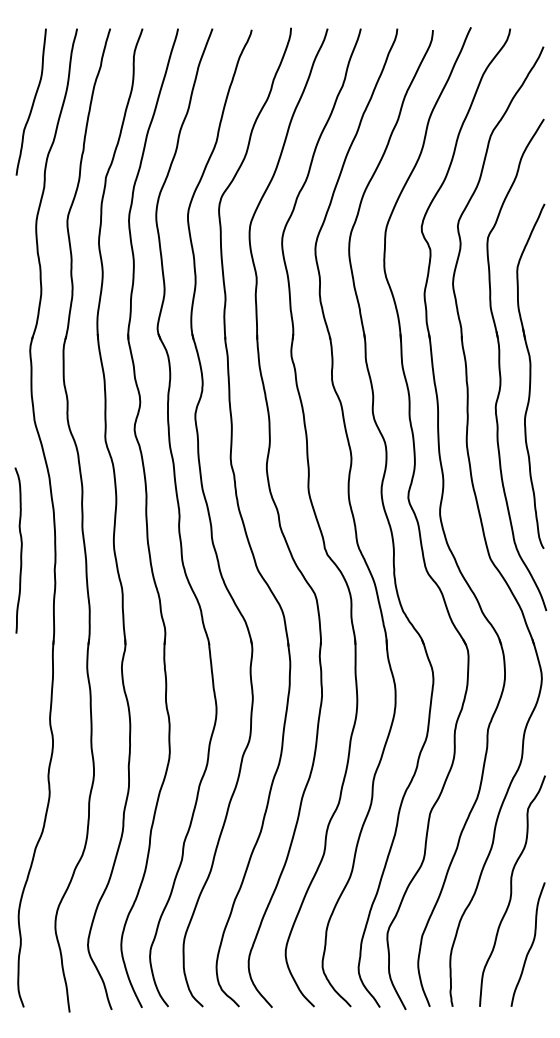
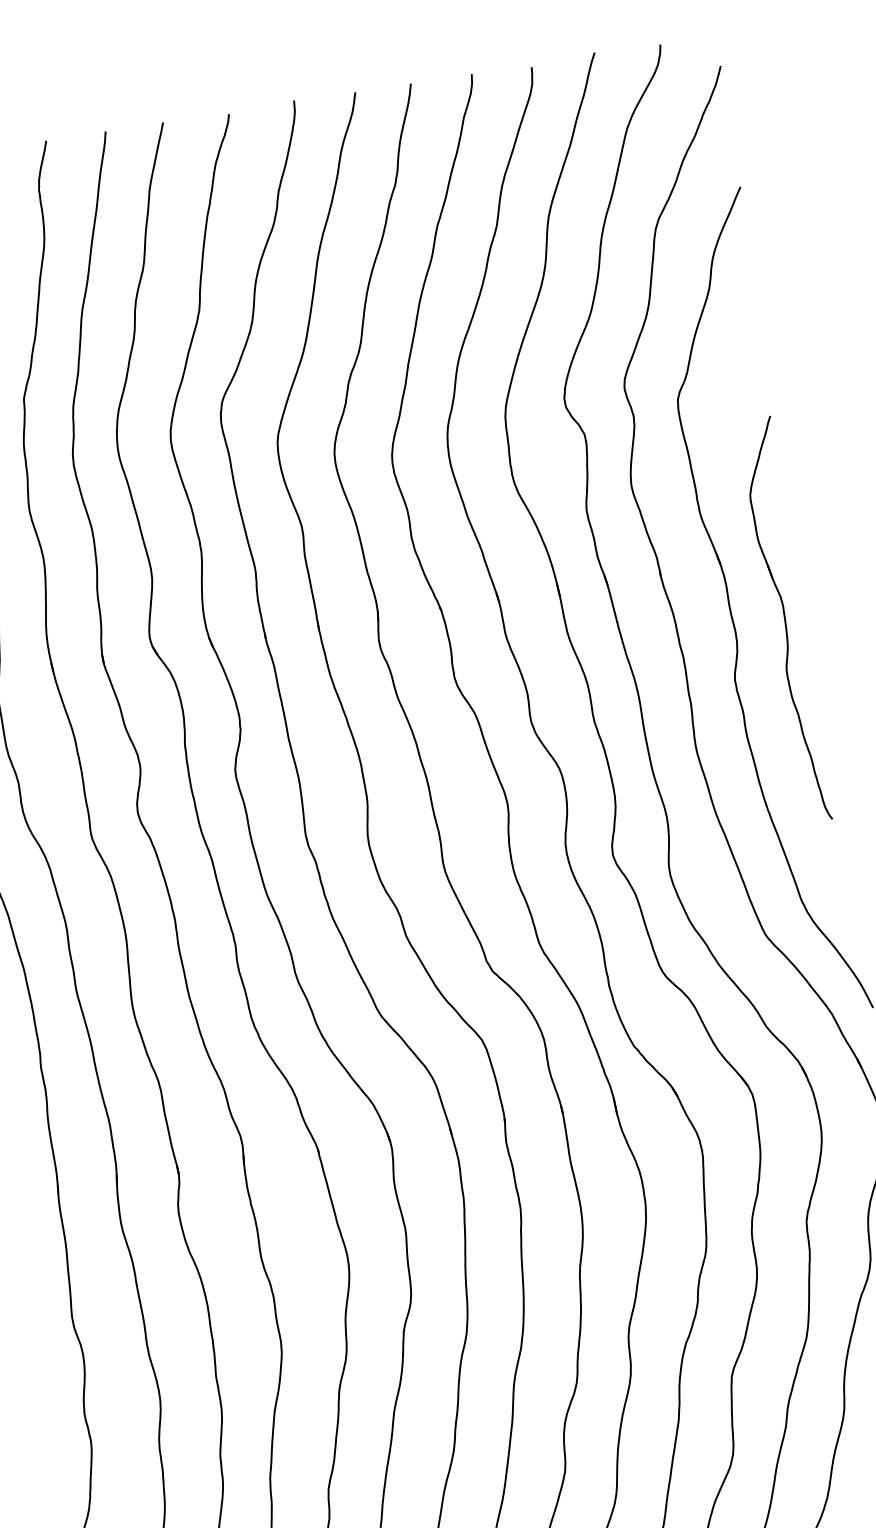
part: (530, 376) -> (785, 620), size x0.7

